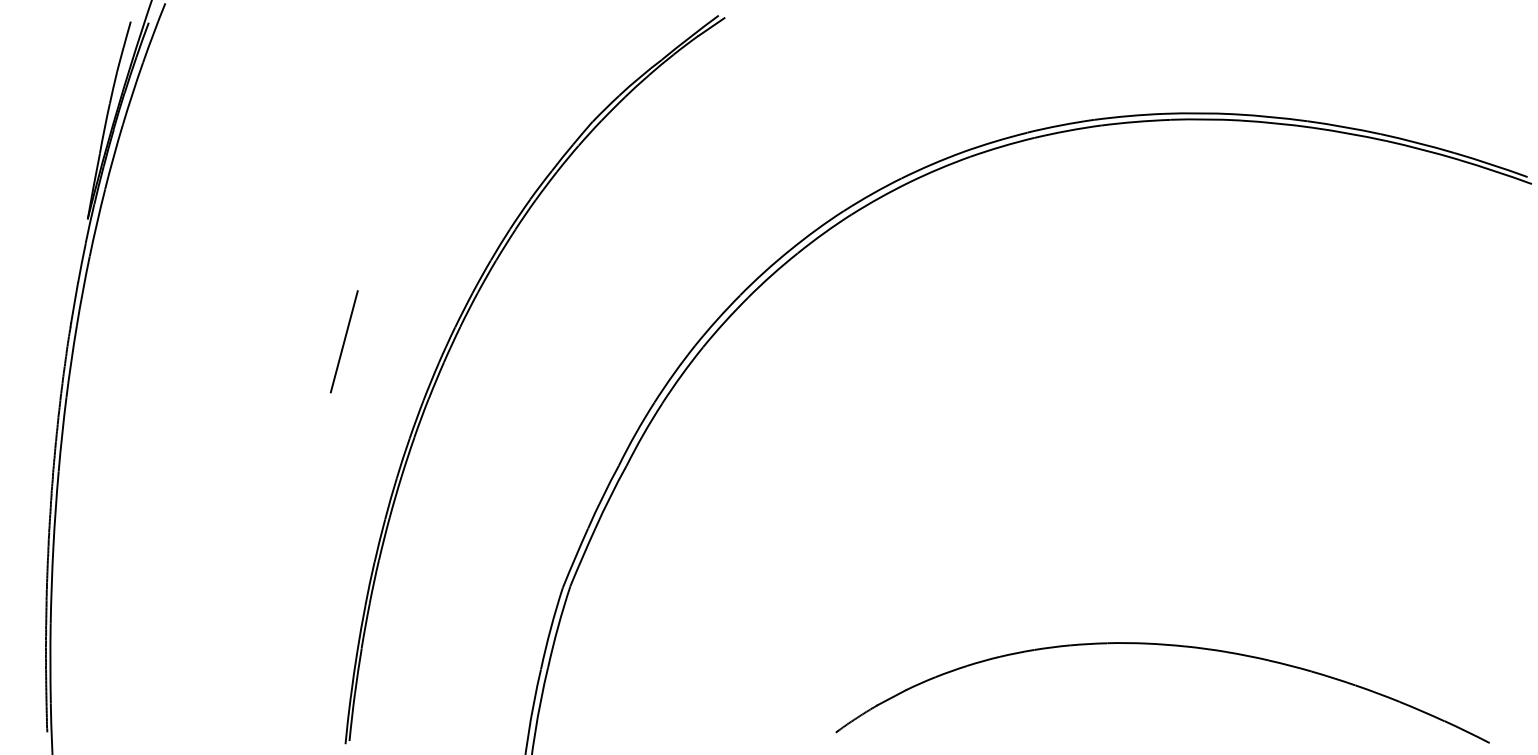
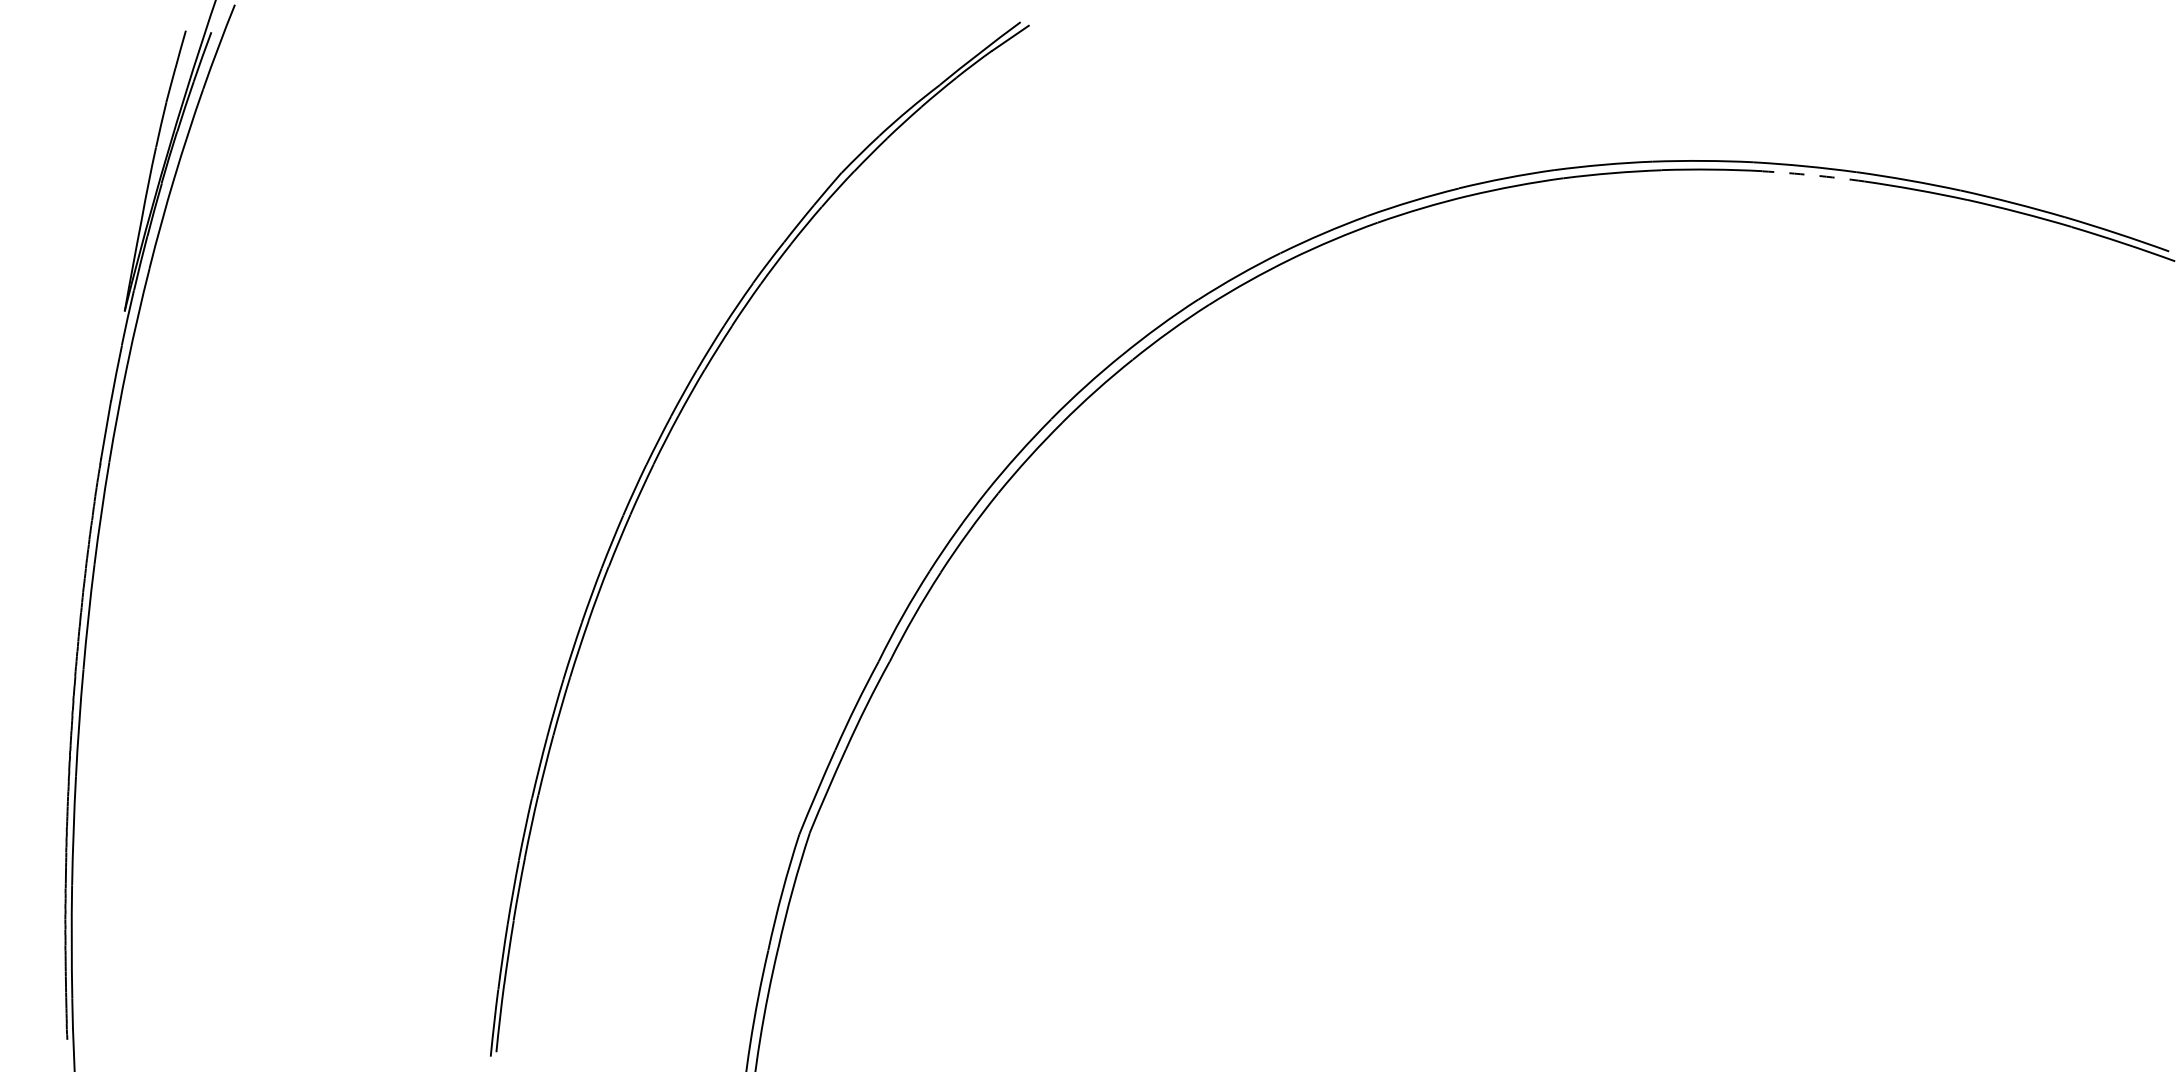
arc: (1277, 123) -> (1813, 175), solid -> dashed
line: (343, 341) -> (488, 485), removed
part: (1163, 645) -> (1651, 916), removed

